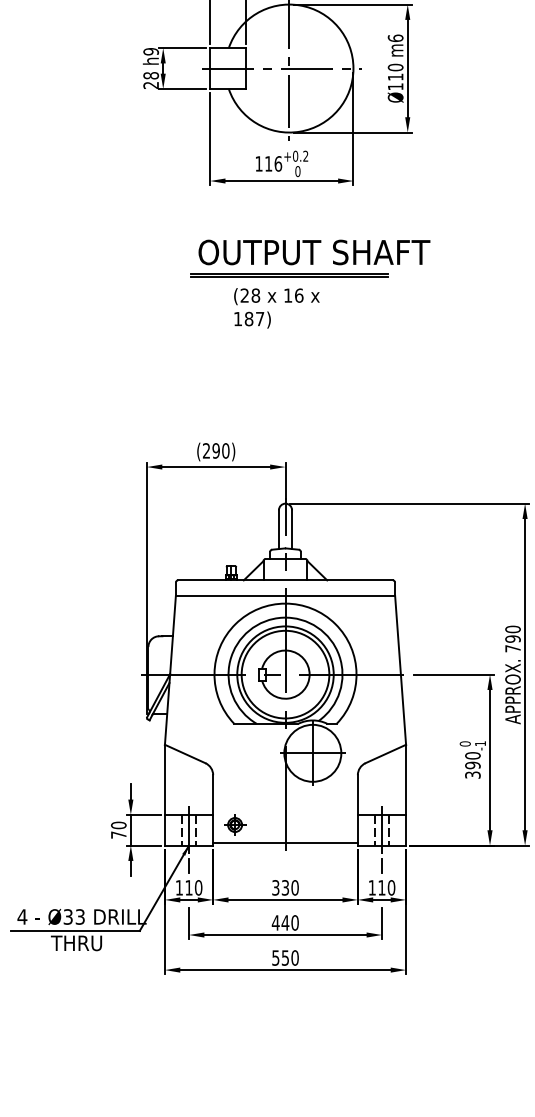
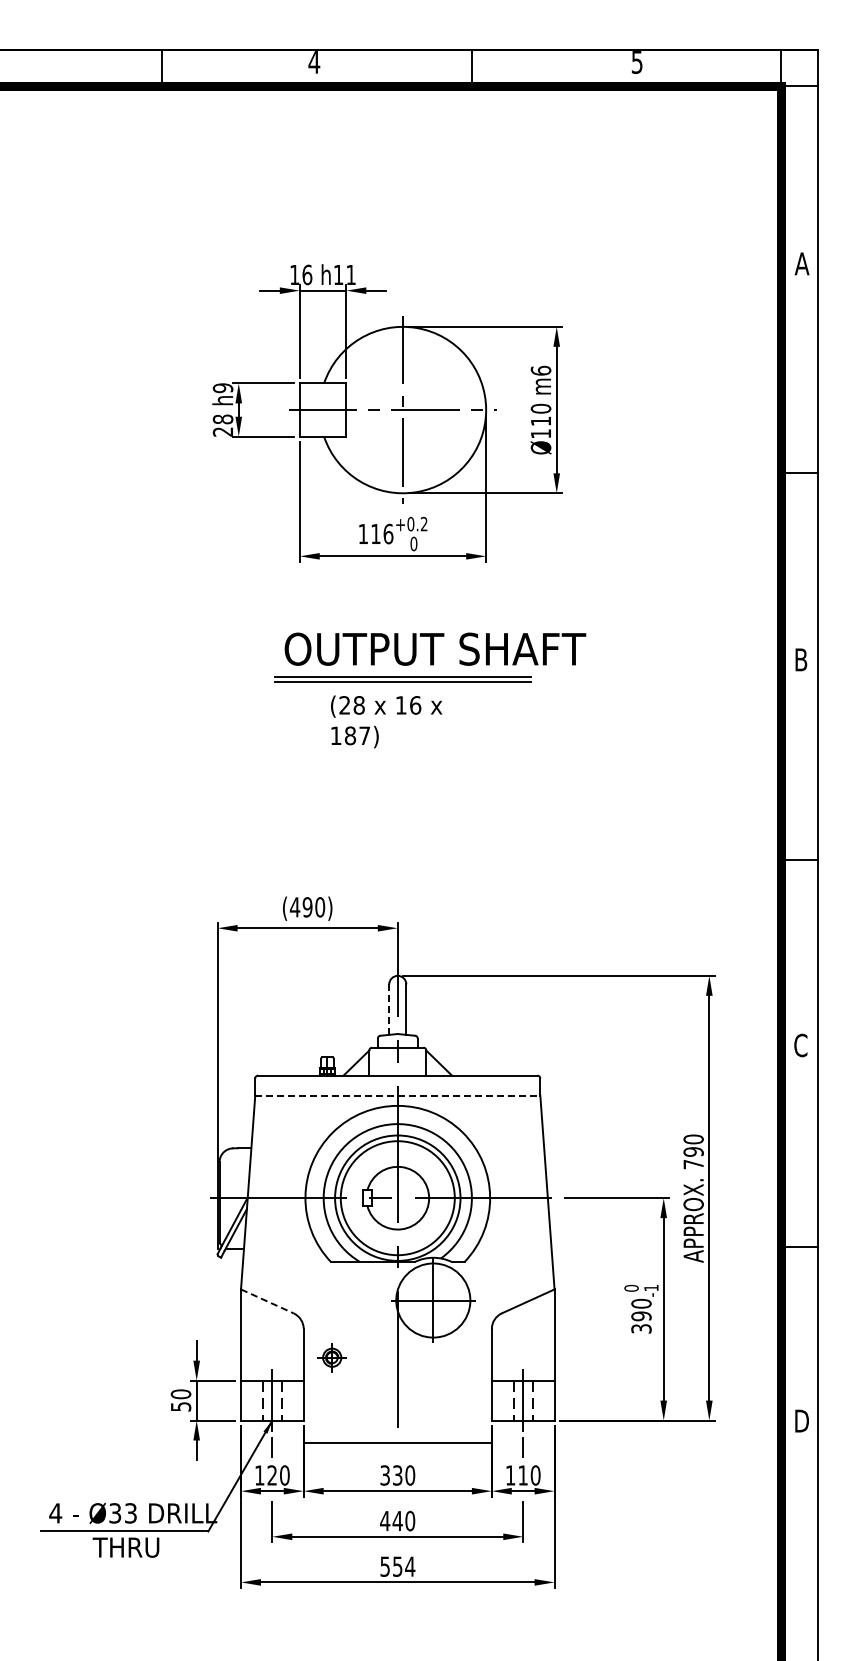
text: (206, 451) -> (294, 907), (290) -> (490)
line: (279, 530) -> (389, 1010), solid -> dashed
line: (285, 595) -> (397, 1095), solid -> dashed
line: (185, 754) -> (267, 1301), solid -> dashed
part: (234, 824) -> (331, 1357), moved
text: (119, 834) -> (181, 1406), 70 -> 50
line: (285, 842) -> (397, 1442), moved
text: (188, 887) -> (271, 1475), 110 -> 120
text: (295, 957) -> (410, 1566), 550 -> 554

